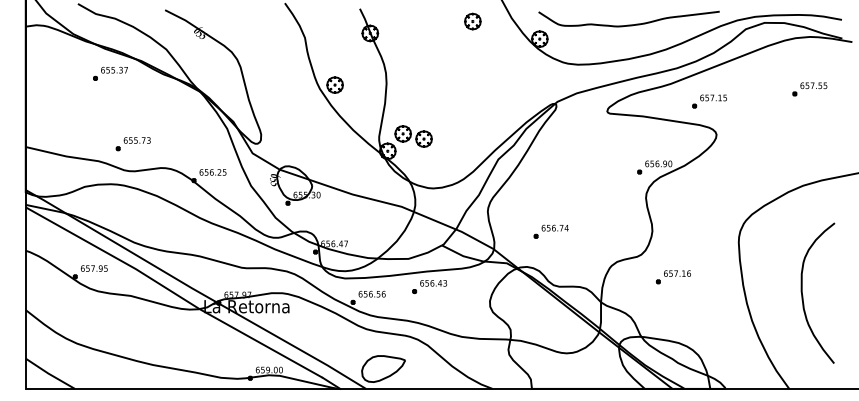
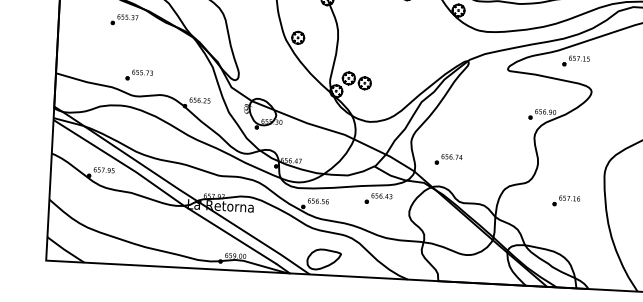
part: (709, 101) -> (576, 61), moved
part: (550, 231) -> (448, 159), moved
part: (672, 277) -> (565, 201), moved
part: (429, 286) -> (378, 198), moved

